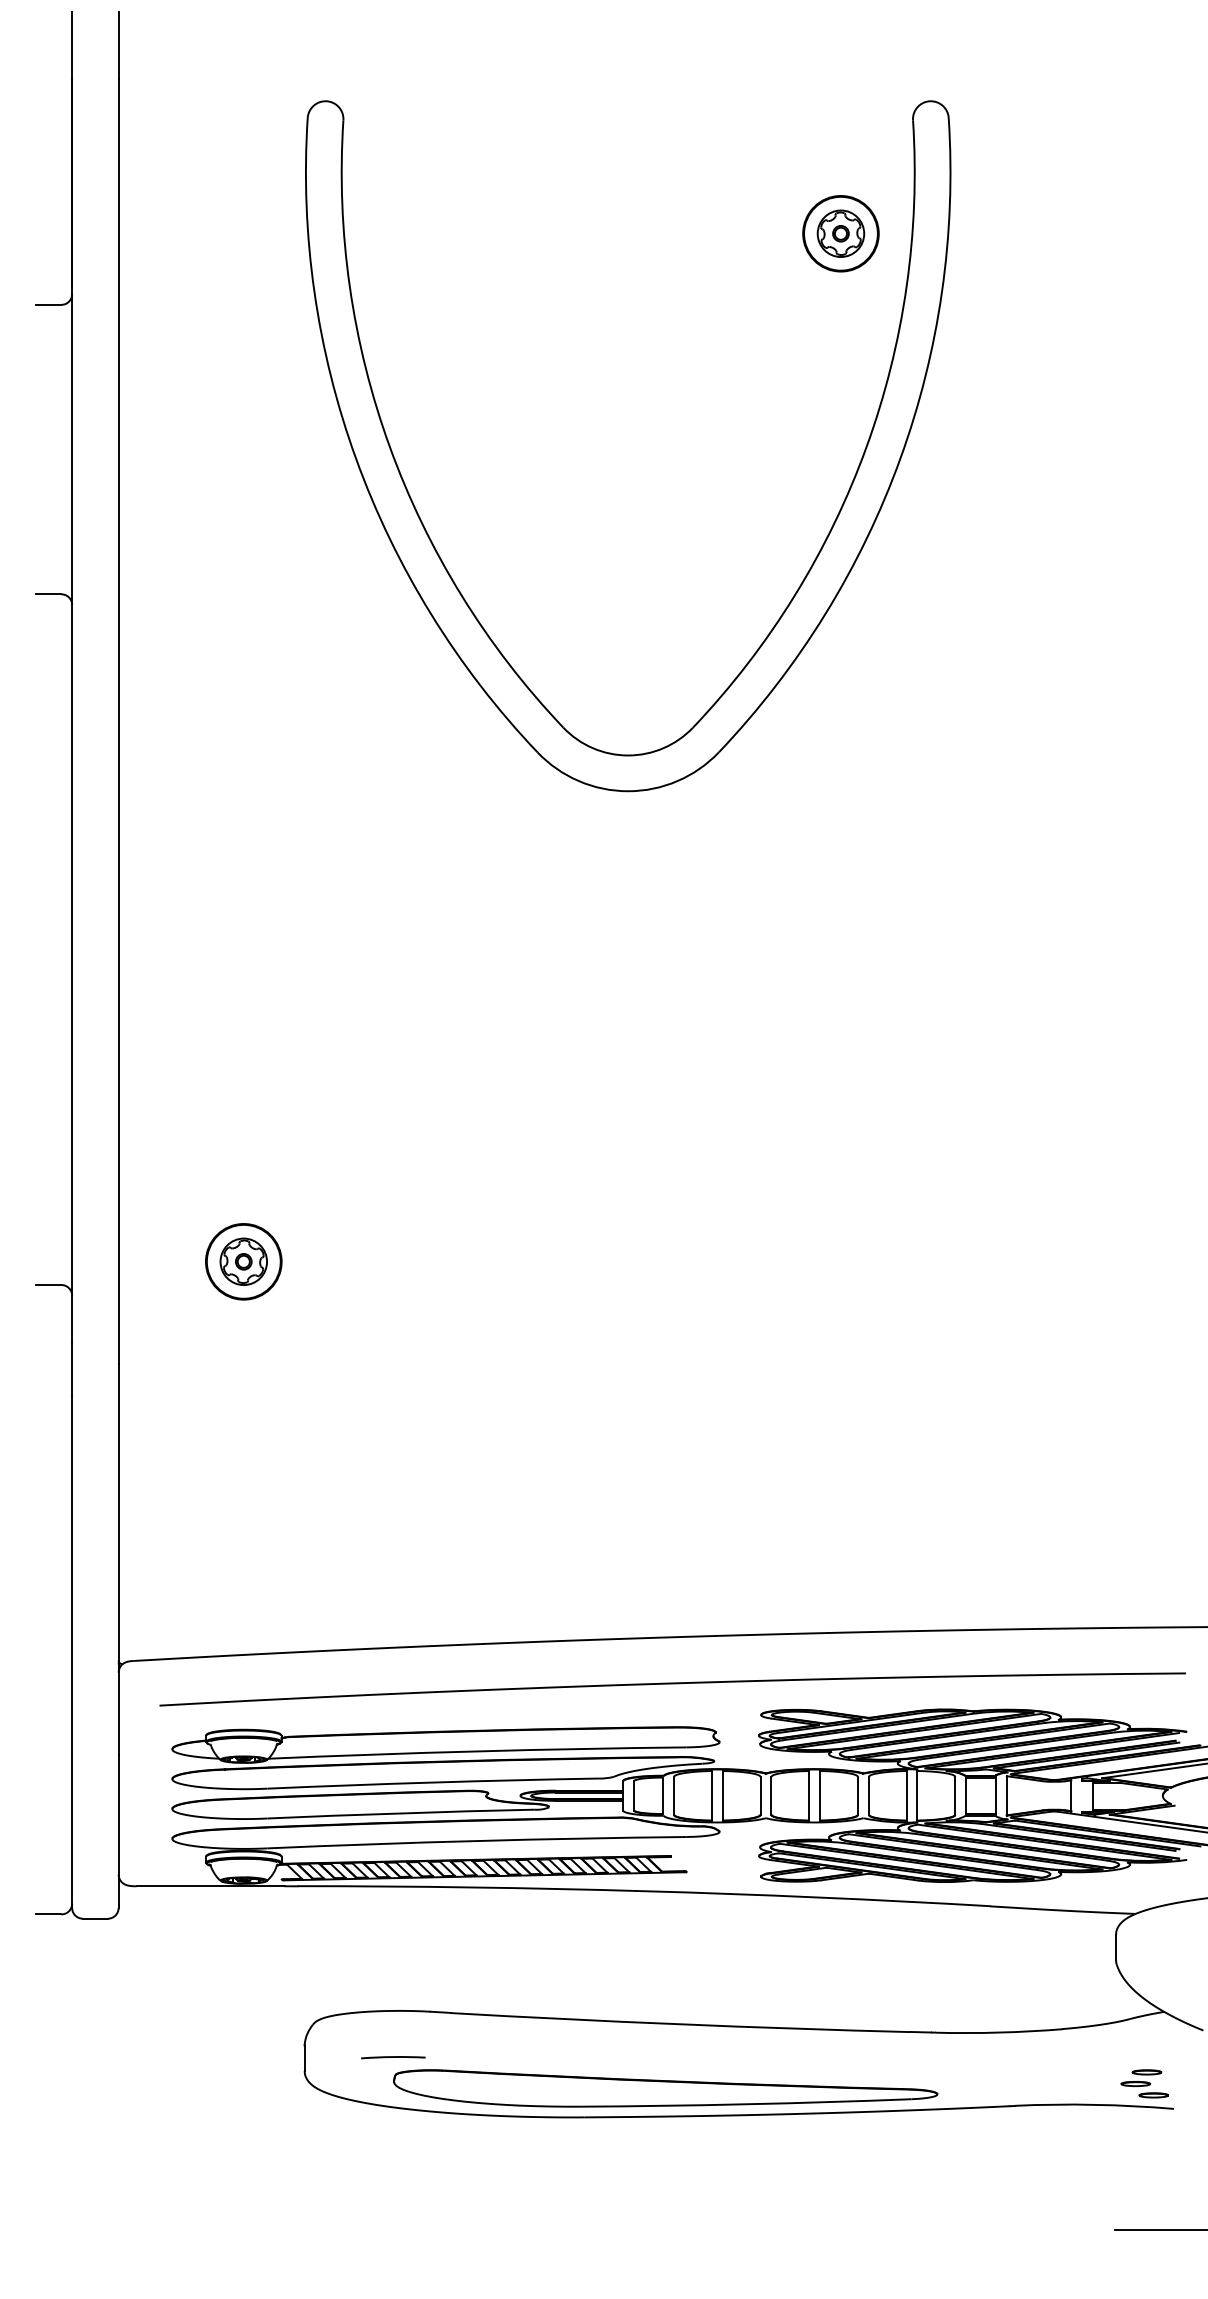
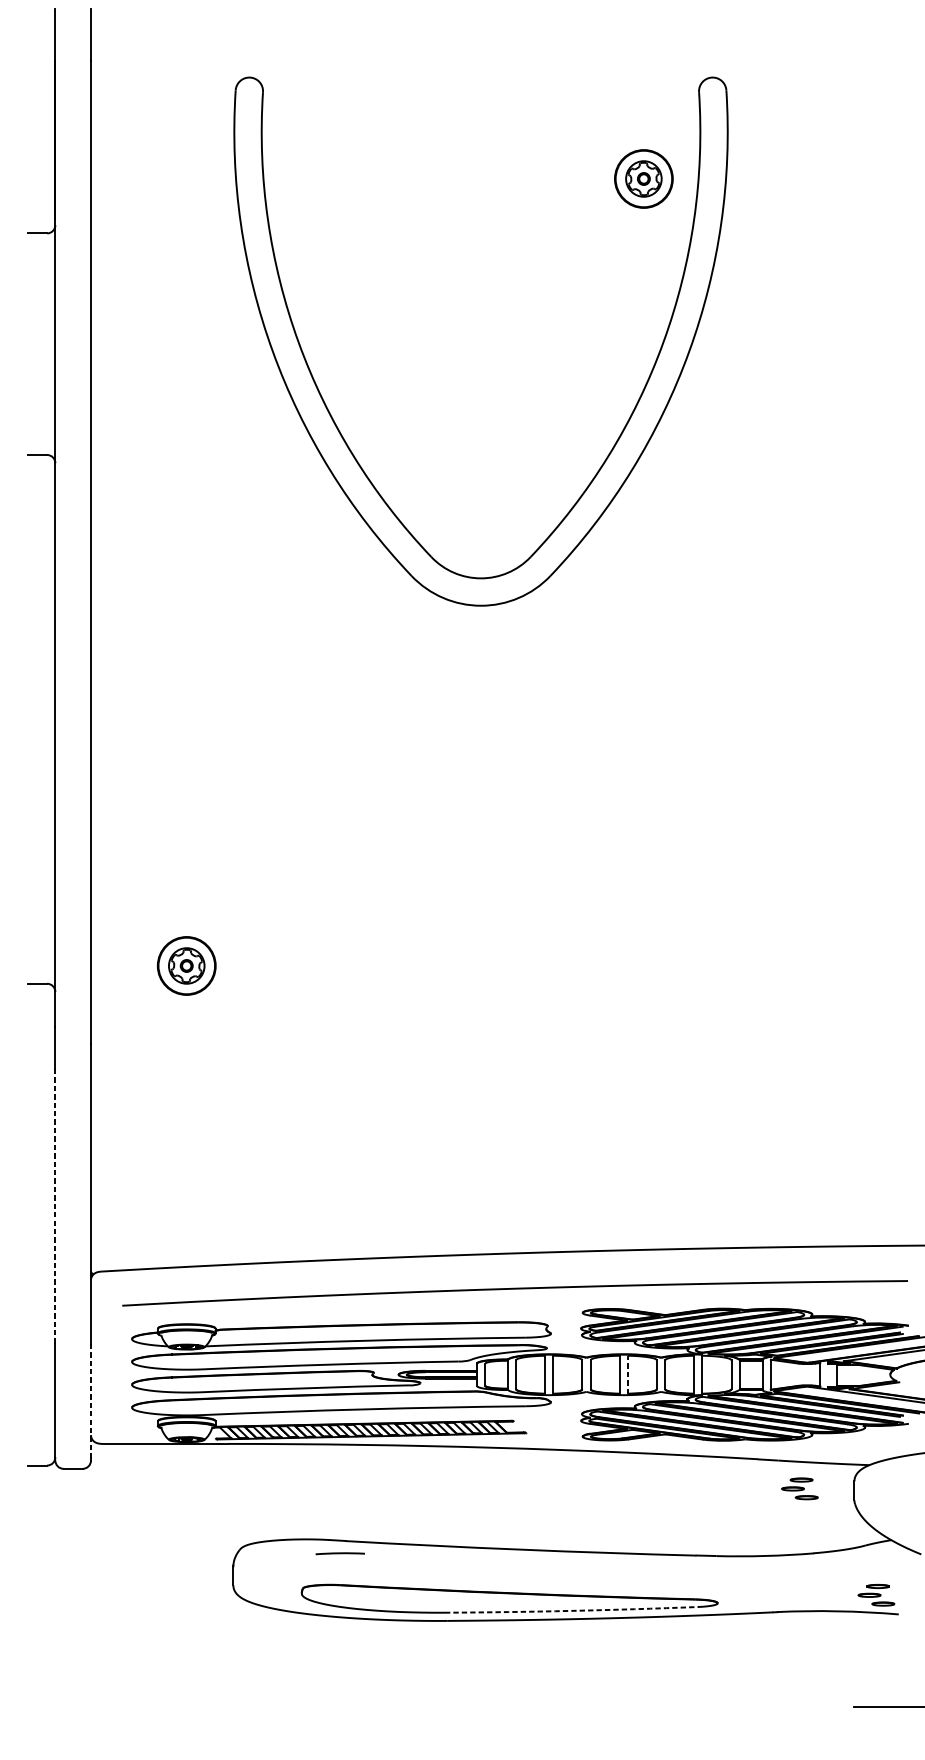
line: (72, 1575) -> (55, 1206), solid -> dashed
line: (820, 1795) -> (628, 1374), solid -> dashed
line: (118, 1829) -> (90, 1400), solid -> dashed
part: (1044, 1944) -> (799, 1488), added
line: (393, 2057) -> (340, 1553), moved
arc: (746, 2104) -> (571, 1611), solid -> dashed

